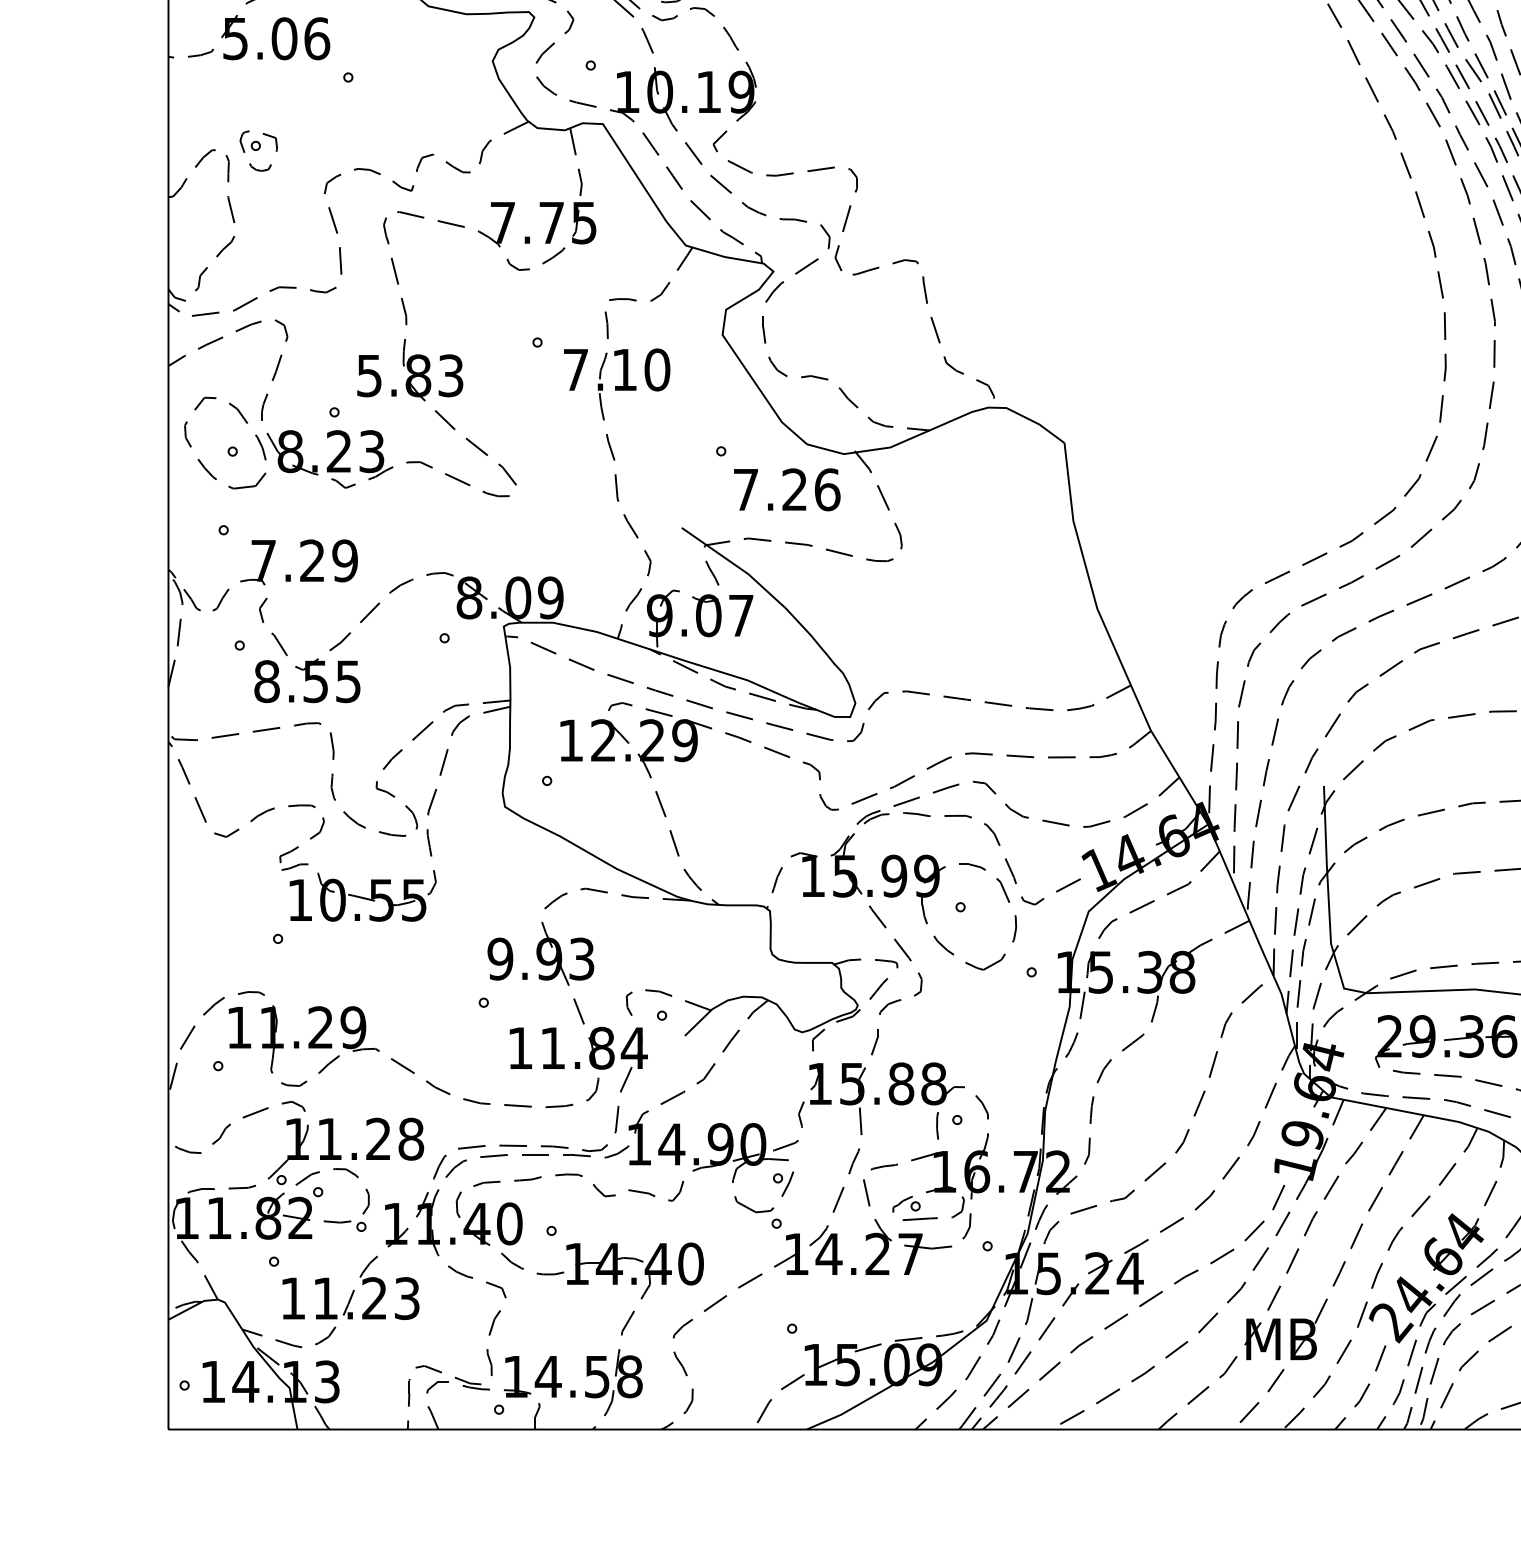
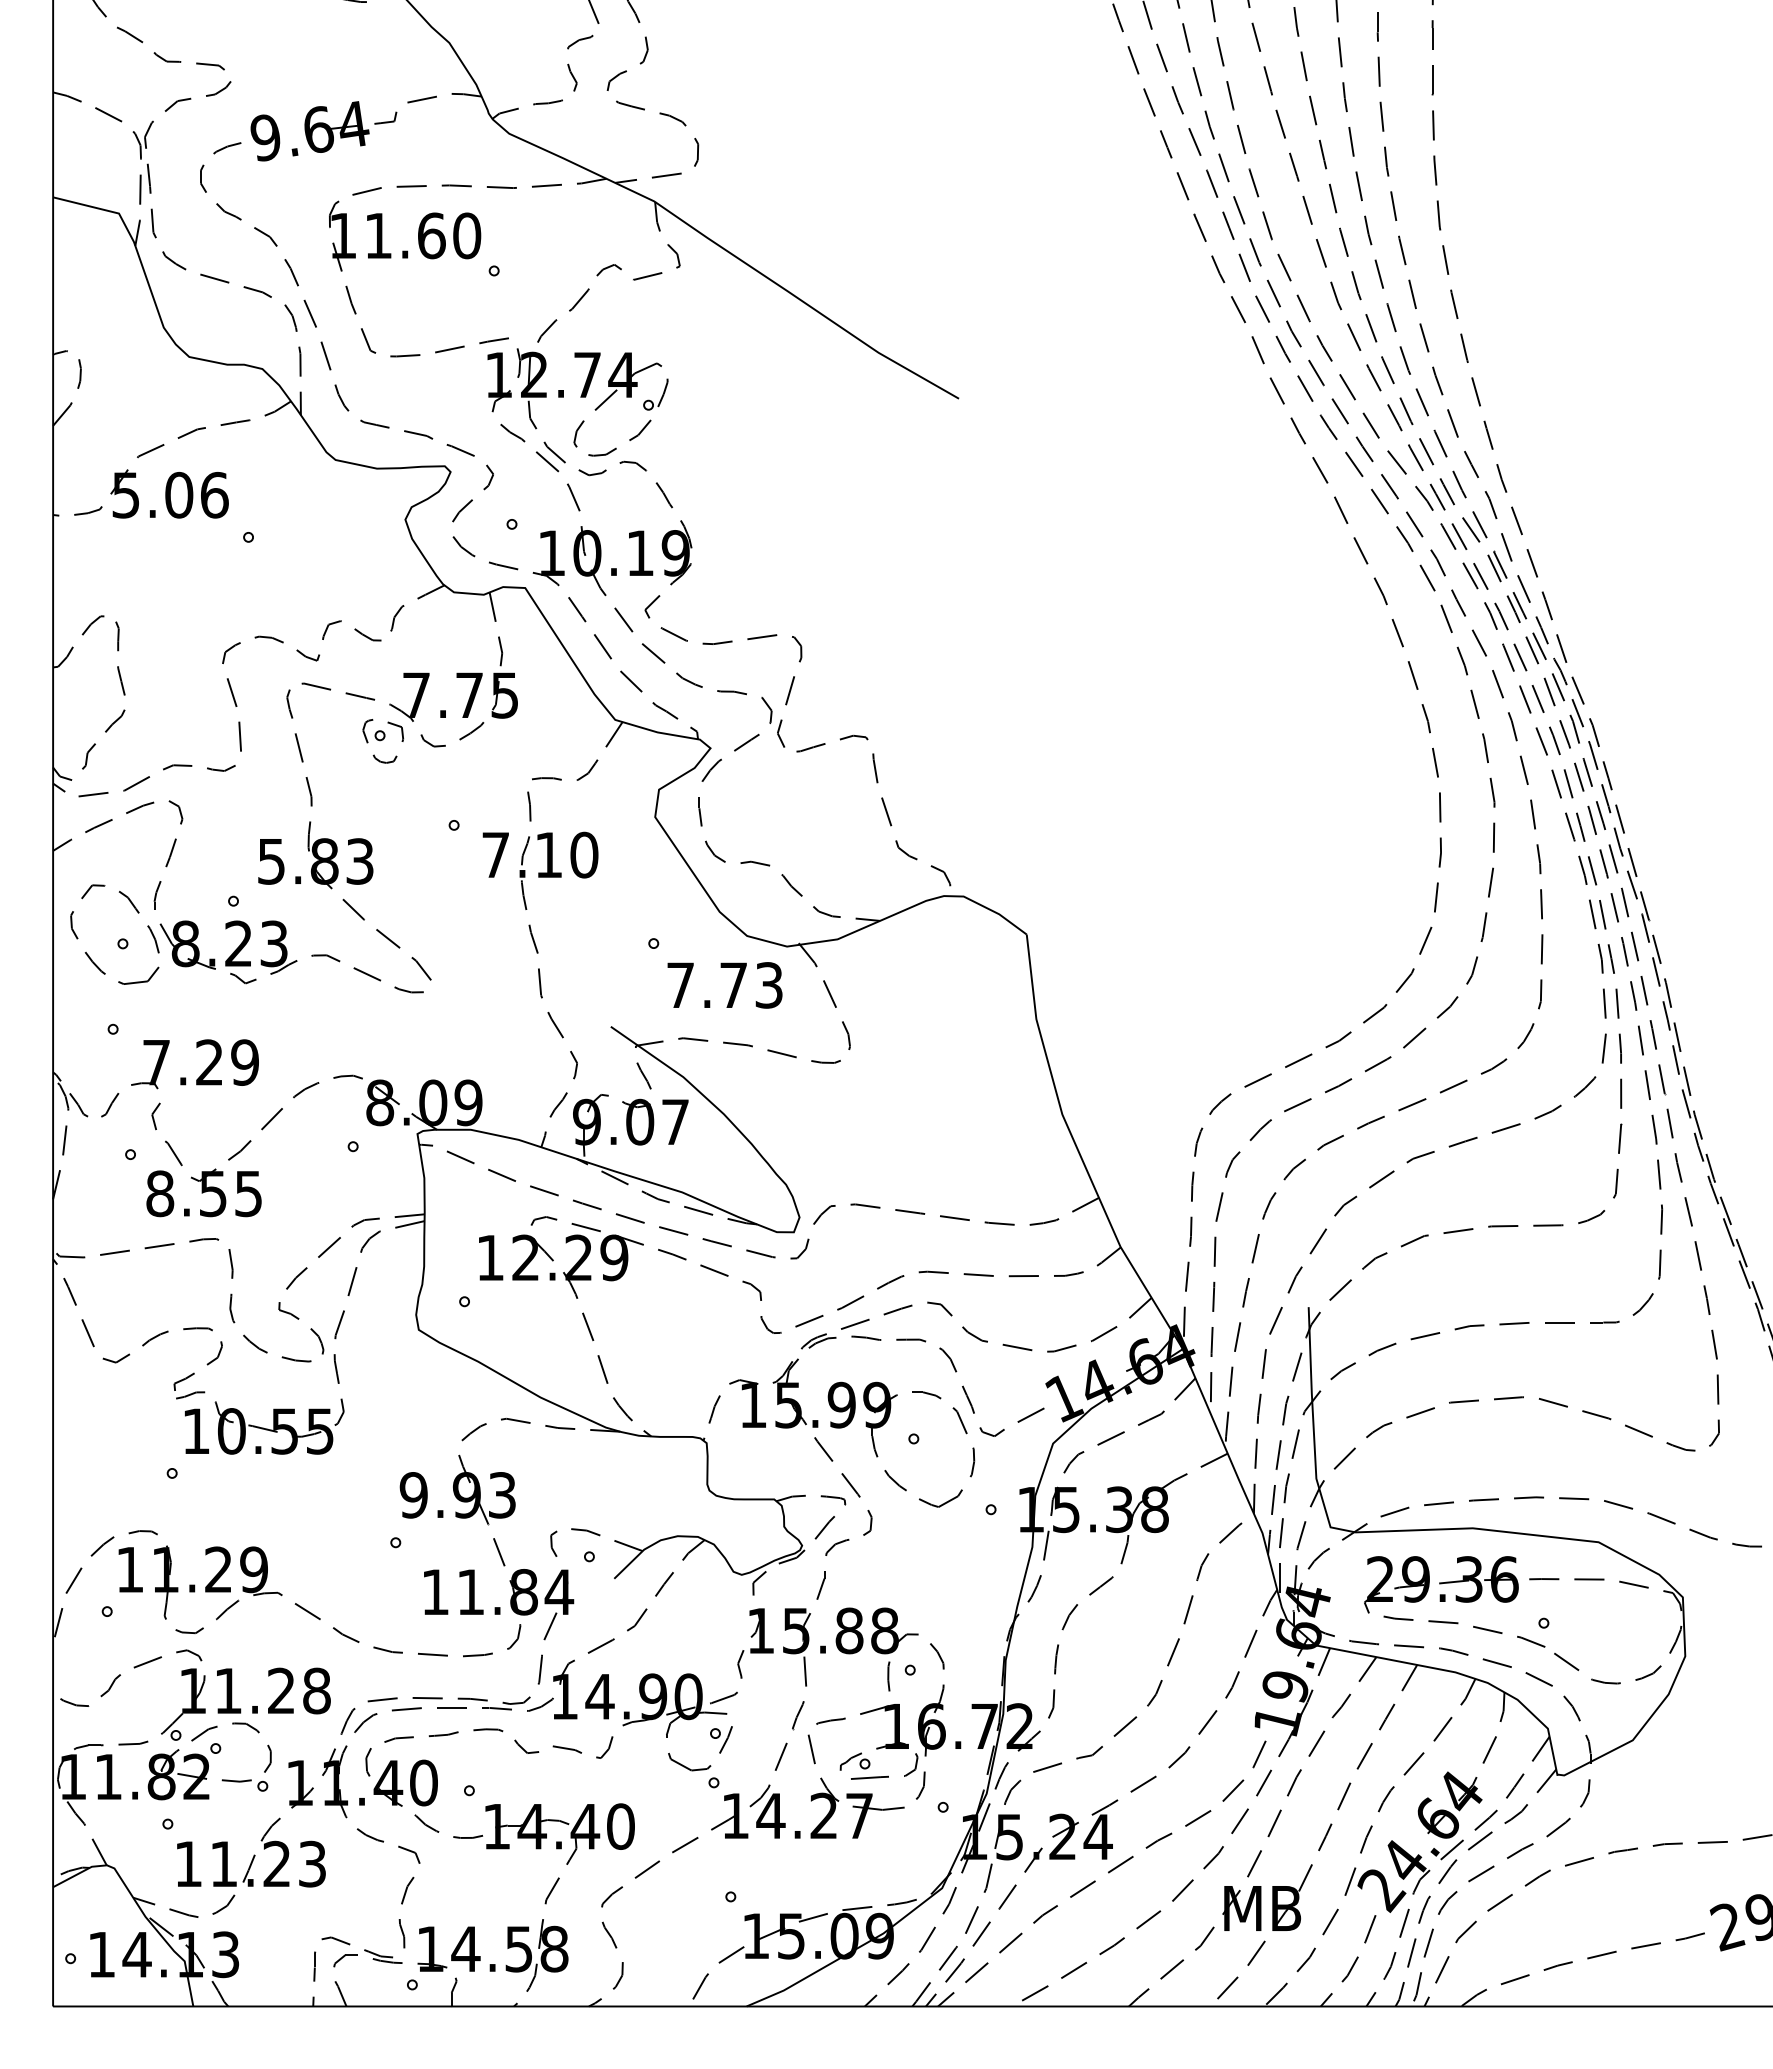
part: (259, 151) -> (383, 741), moved
text: (811, 489) -> (751, 985), 7.26 -> 7.73

